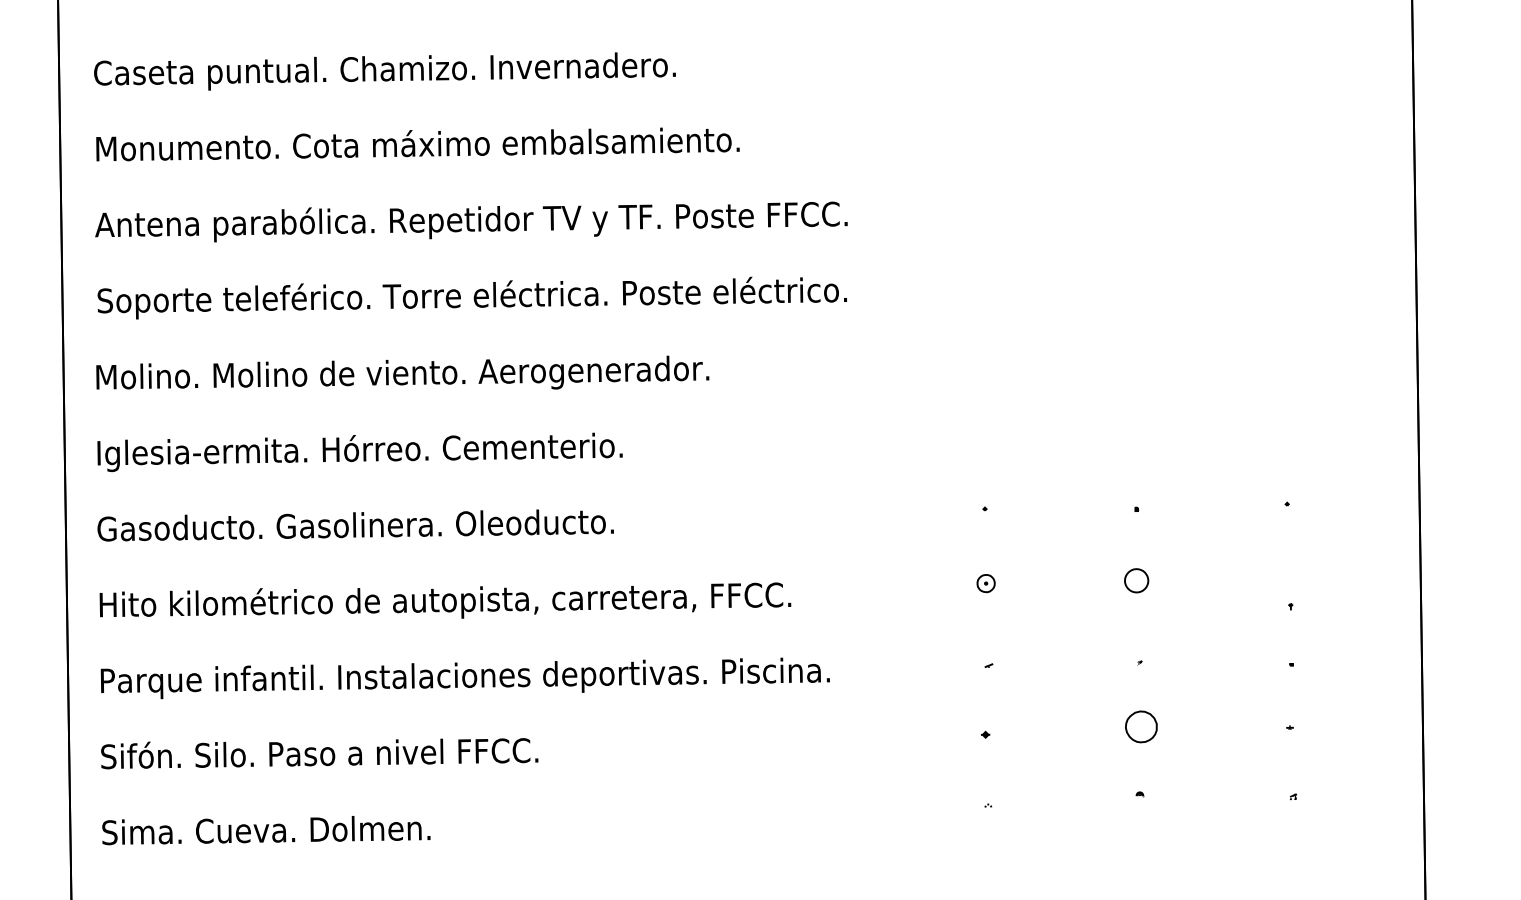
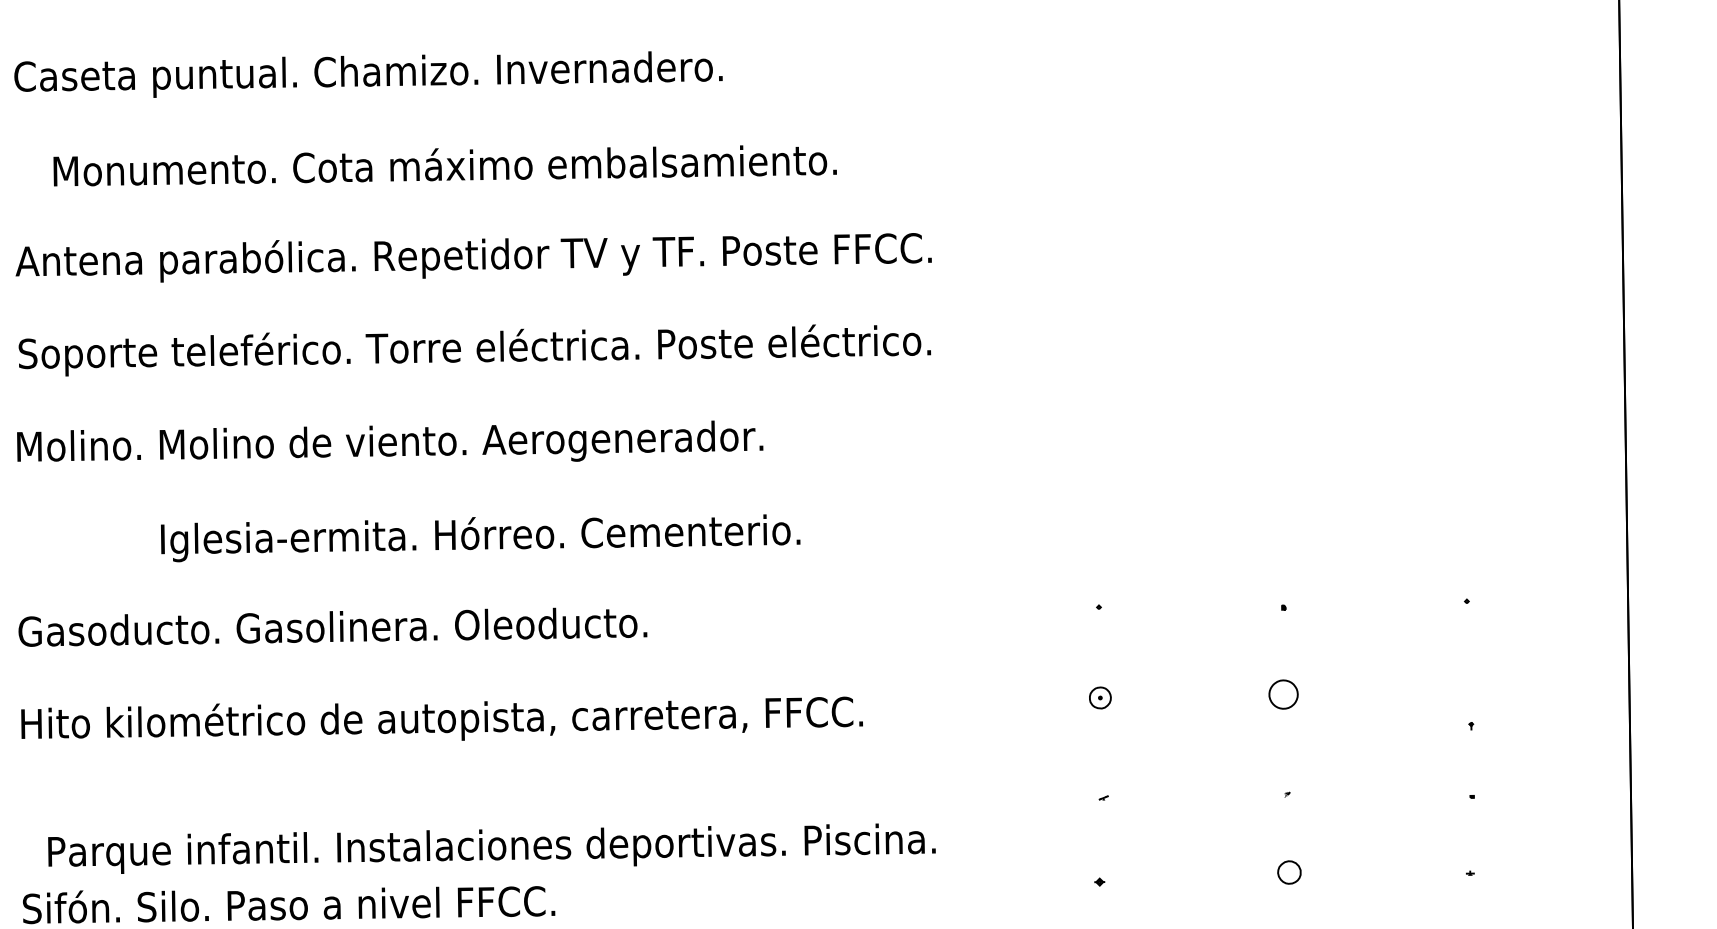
text: (417, 144) -> (444, 165), moved
text: (359, 452) -> (479, 538), moved
text: (464, 678) -> (490, 848), moved
part: (1141, 726) -> (1289, 871), size x0.6

